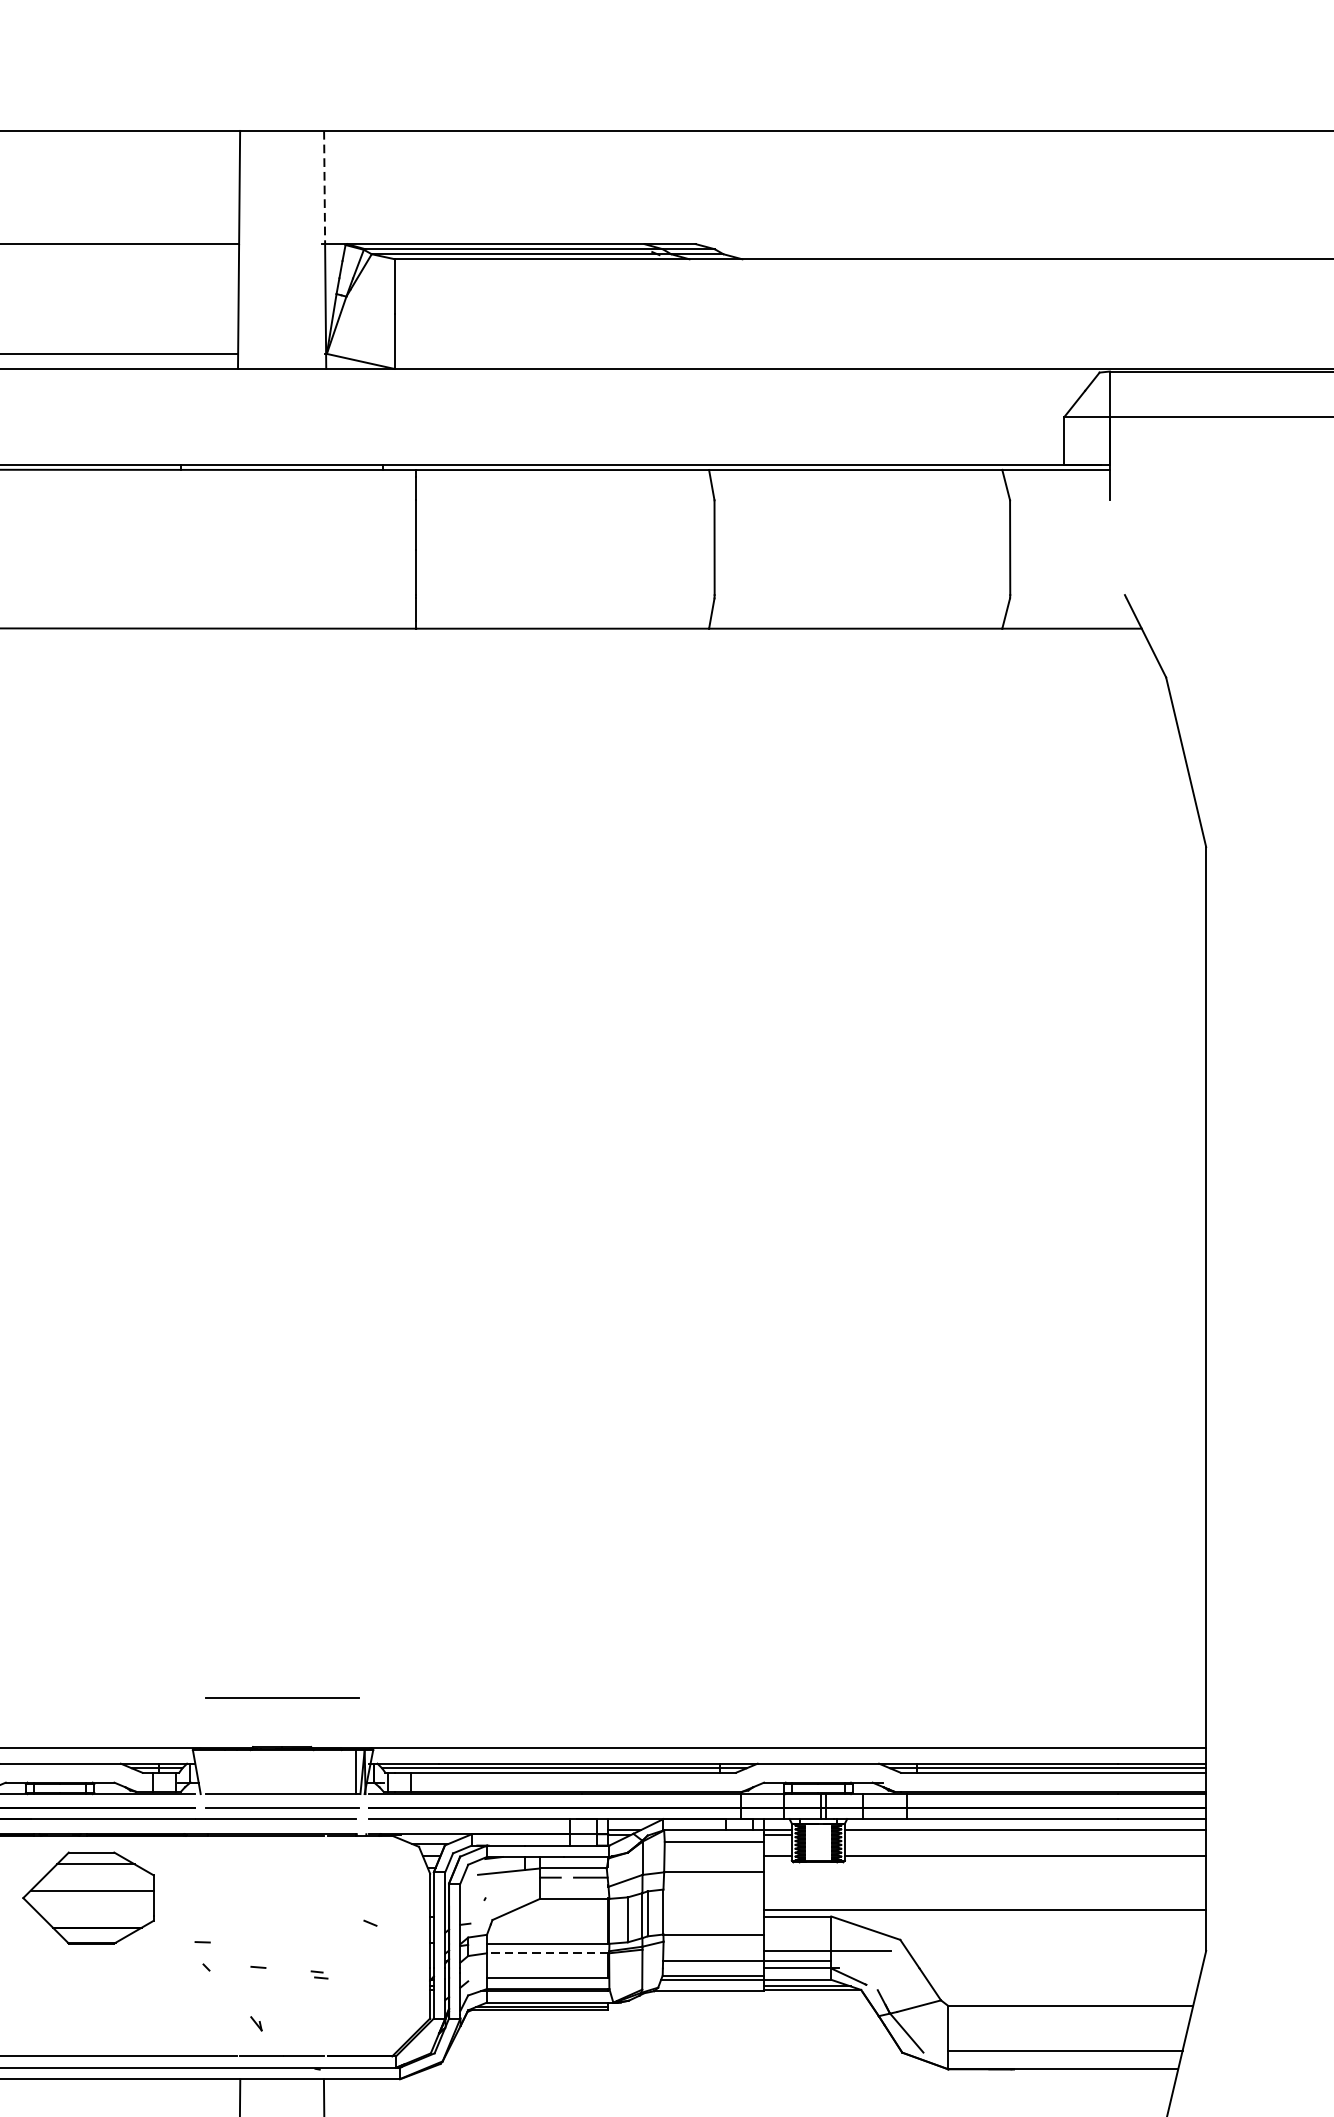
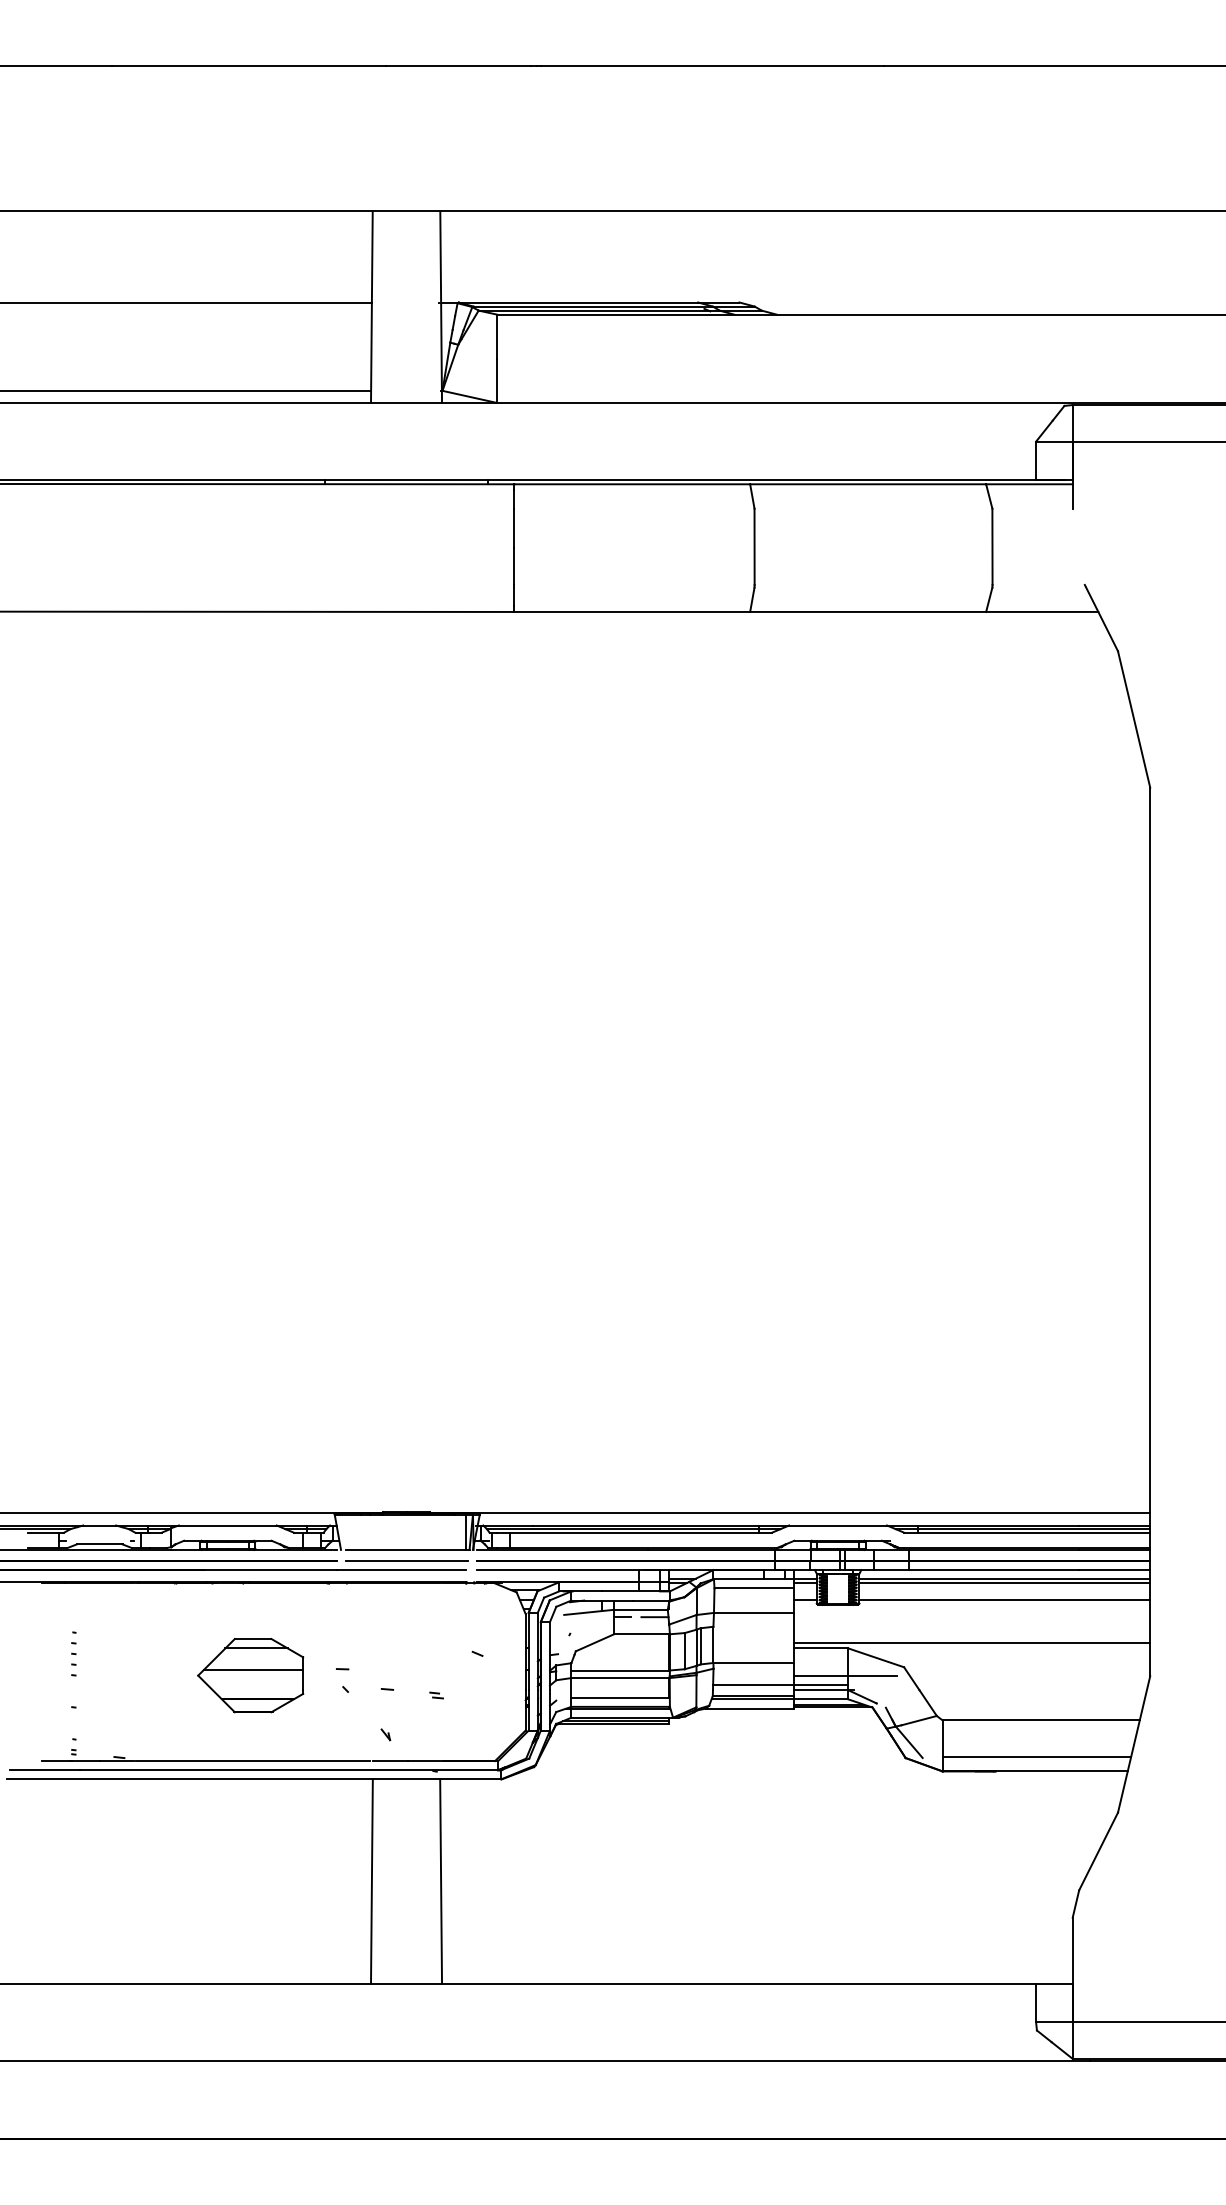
line: (324, 186) -> (440, 256), dashed -> solid
line: (282, 1697) -> (406, 1472), removed
line: (1025, 1835) -> (1004, 1583), added
part: (88, 1897) -> (250, 1675), moved
line: (547, 1953) -> (620, 1678), dashed -> solid

